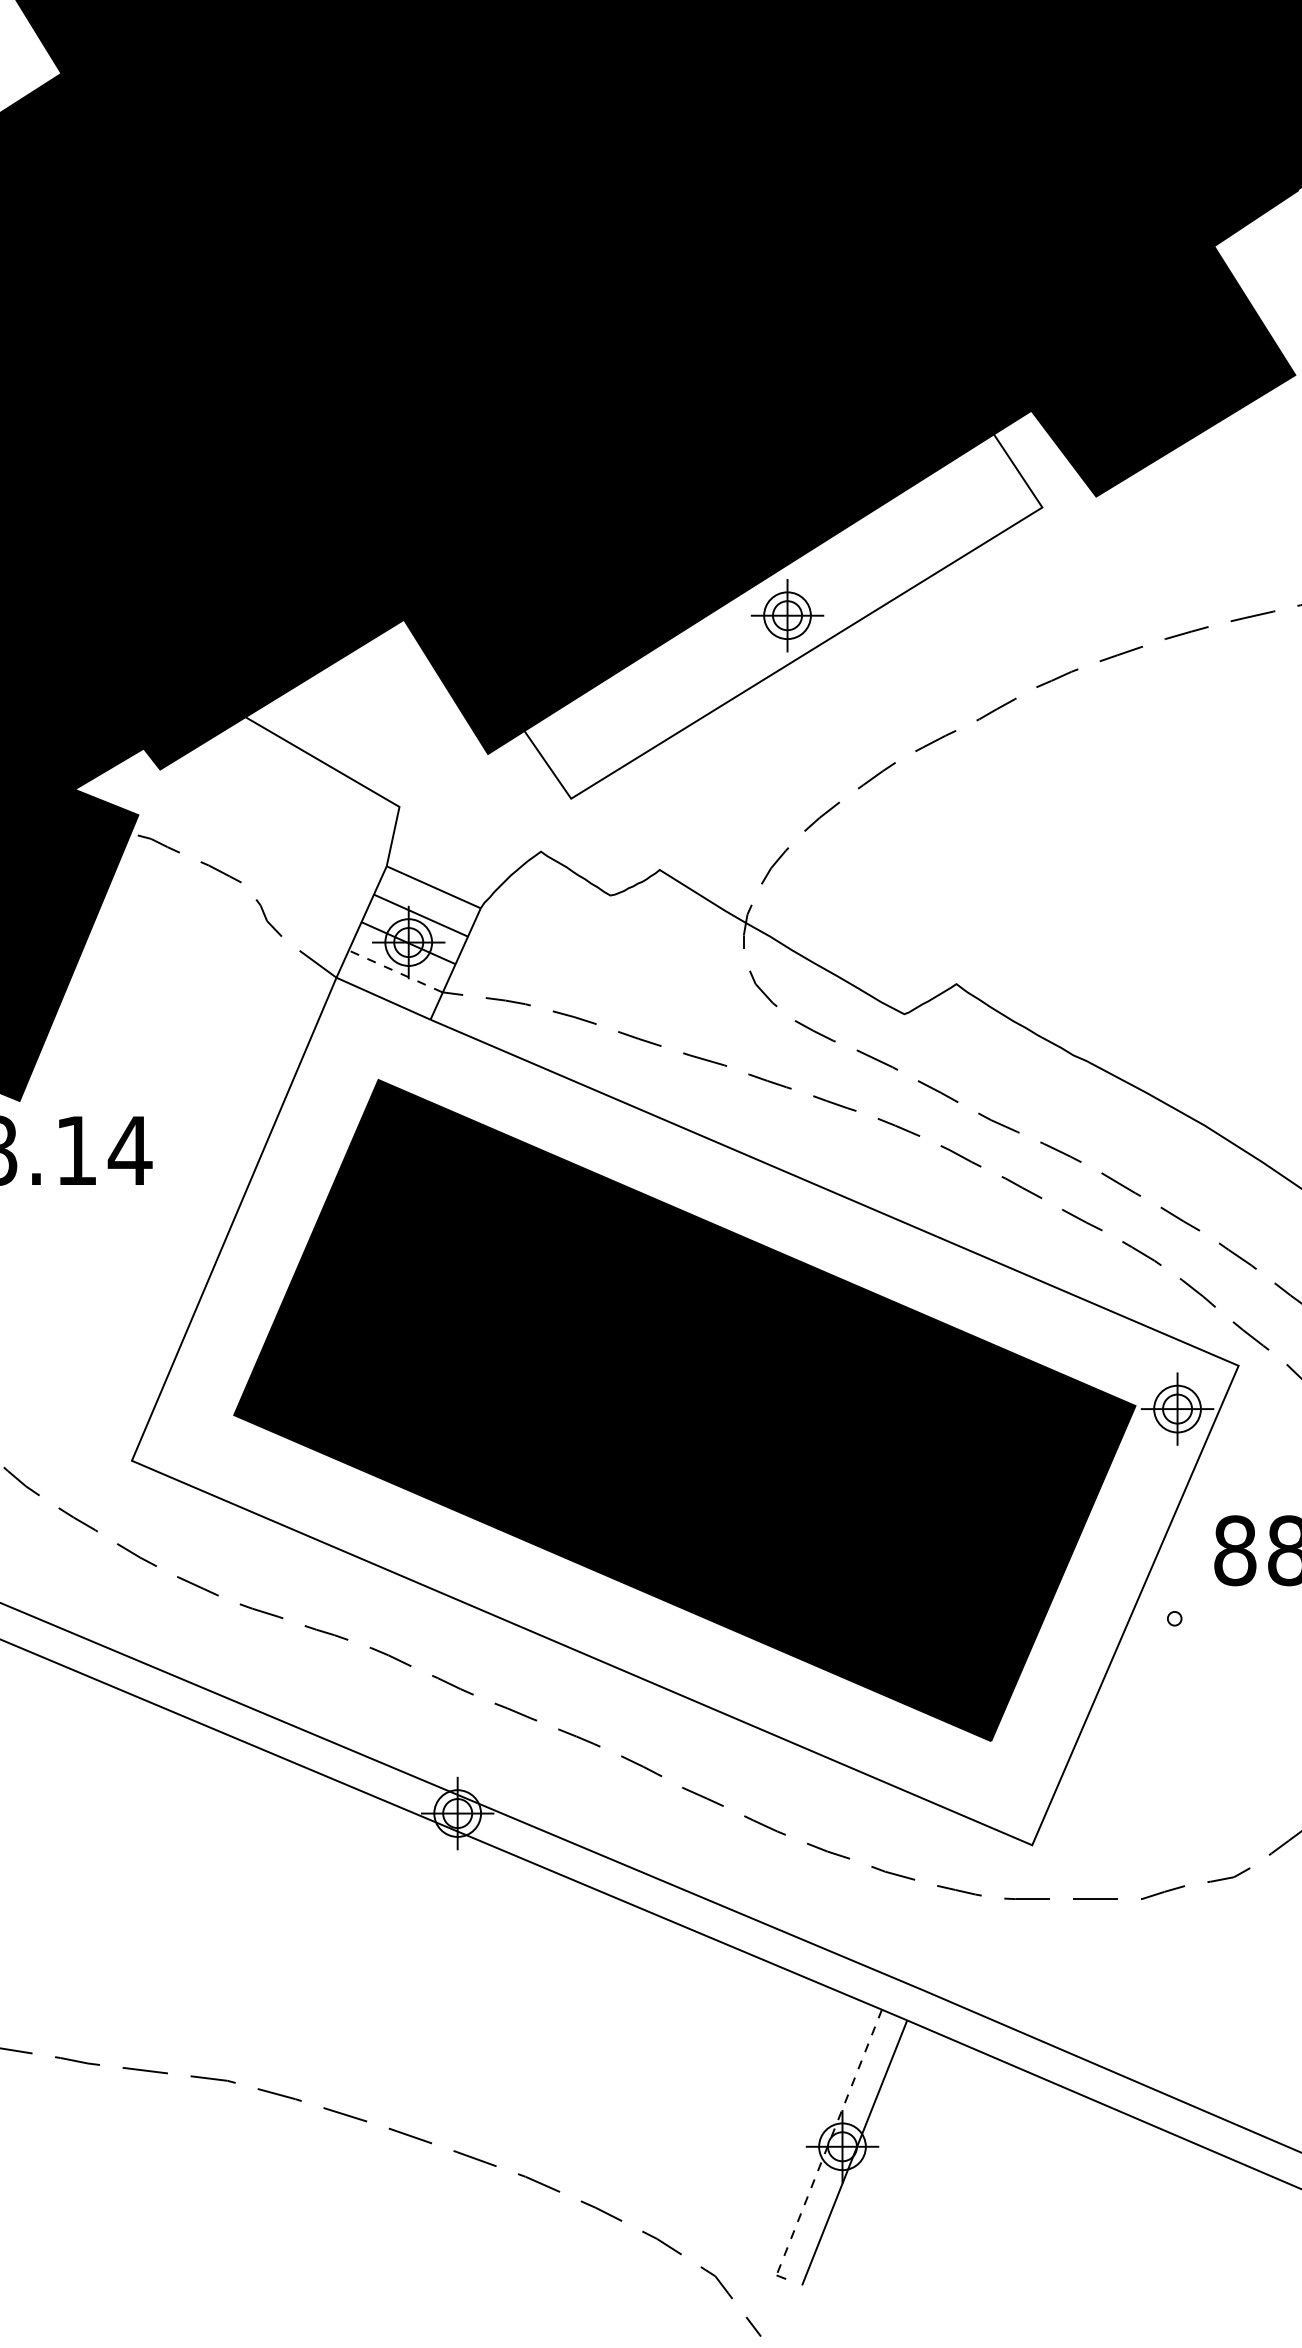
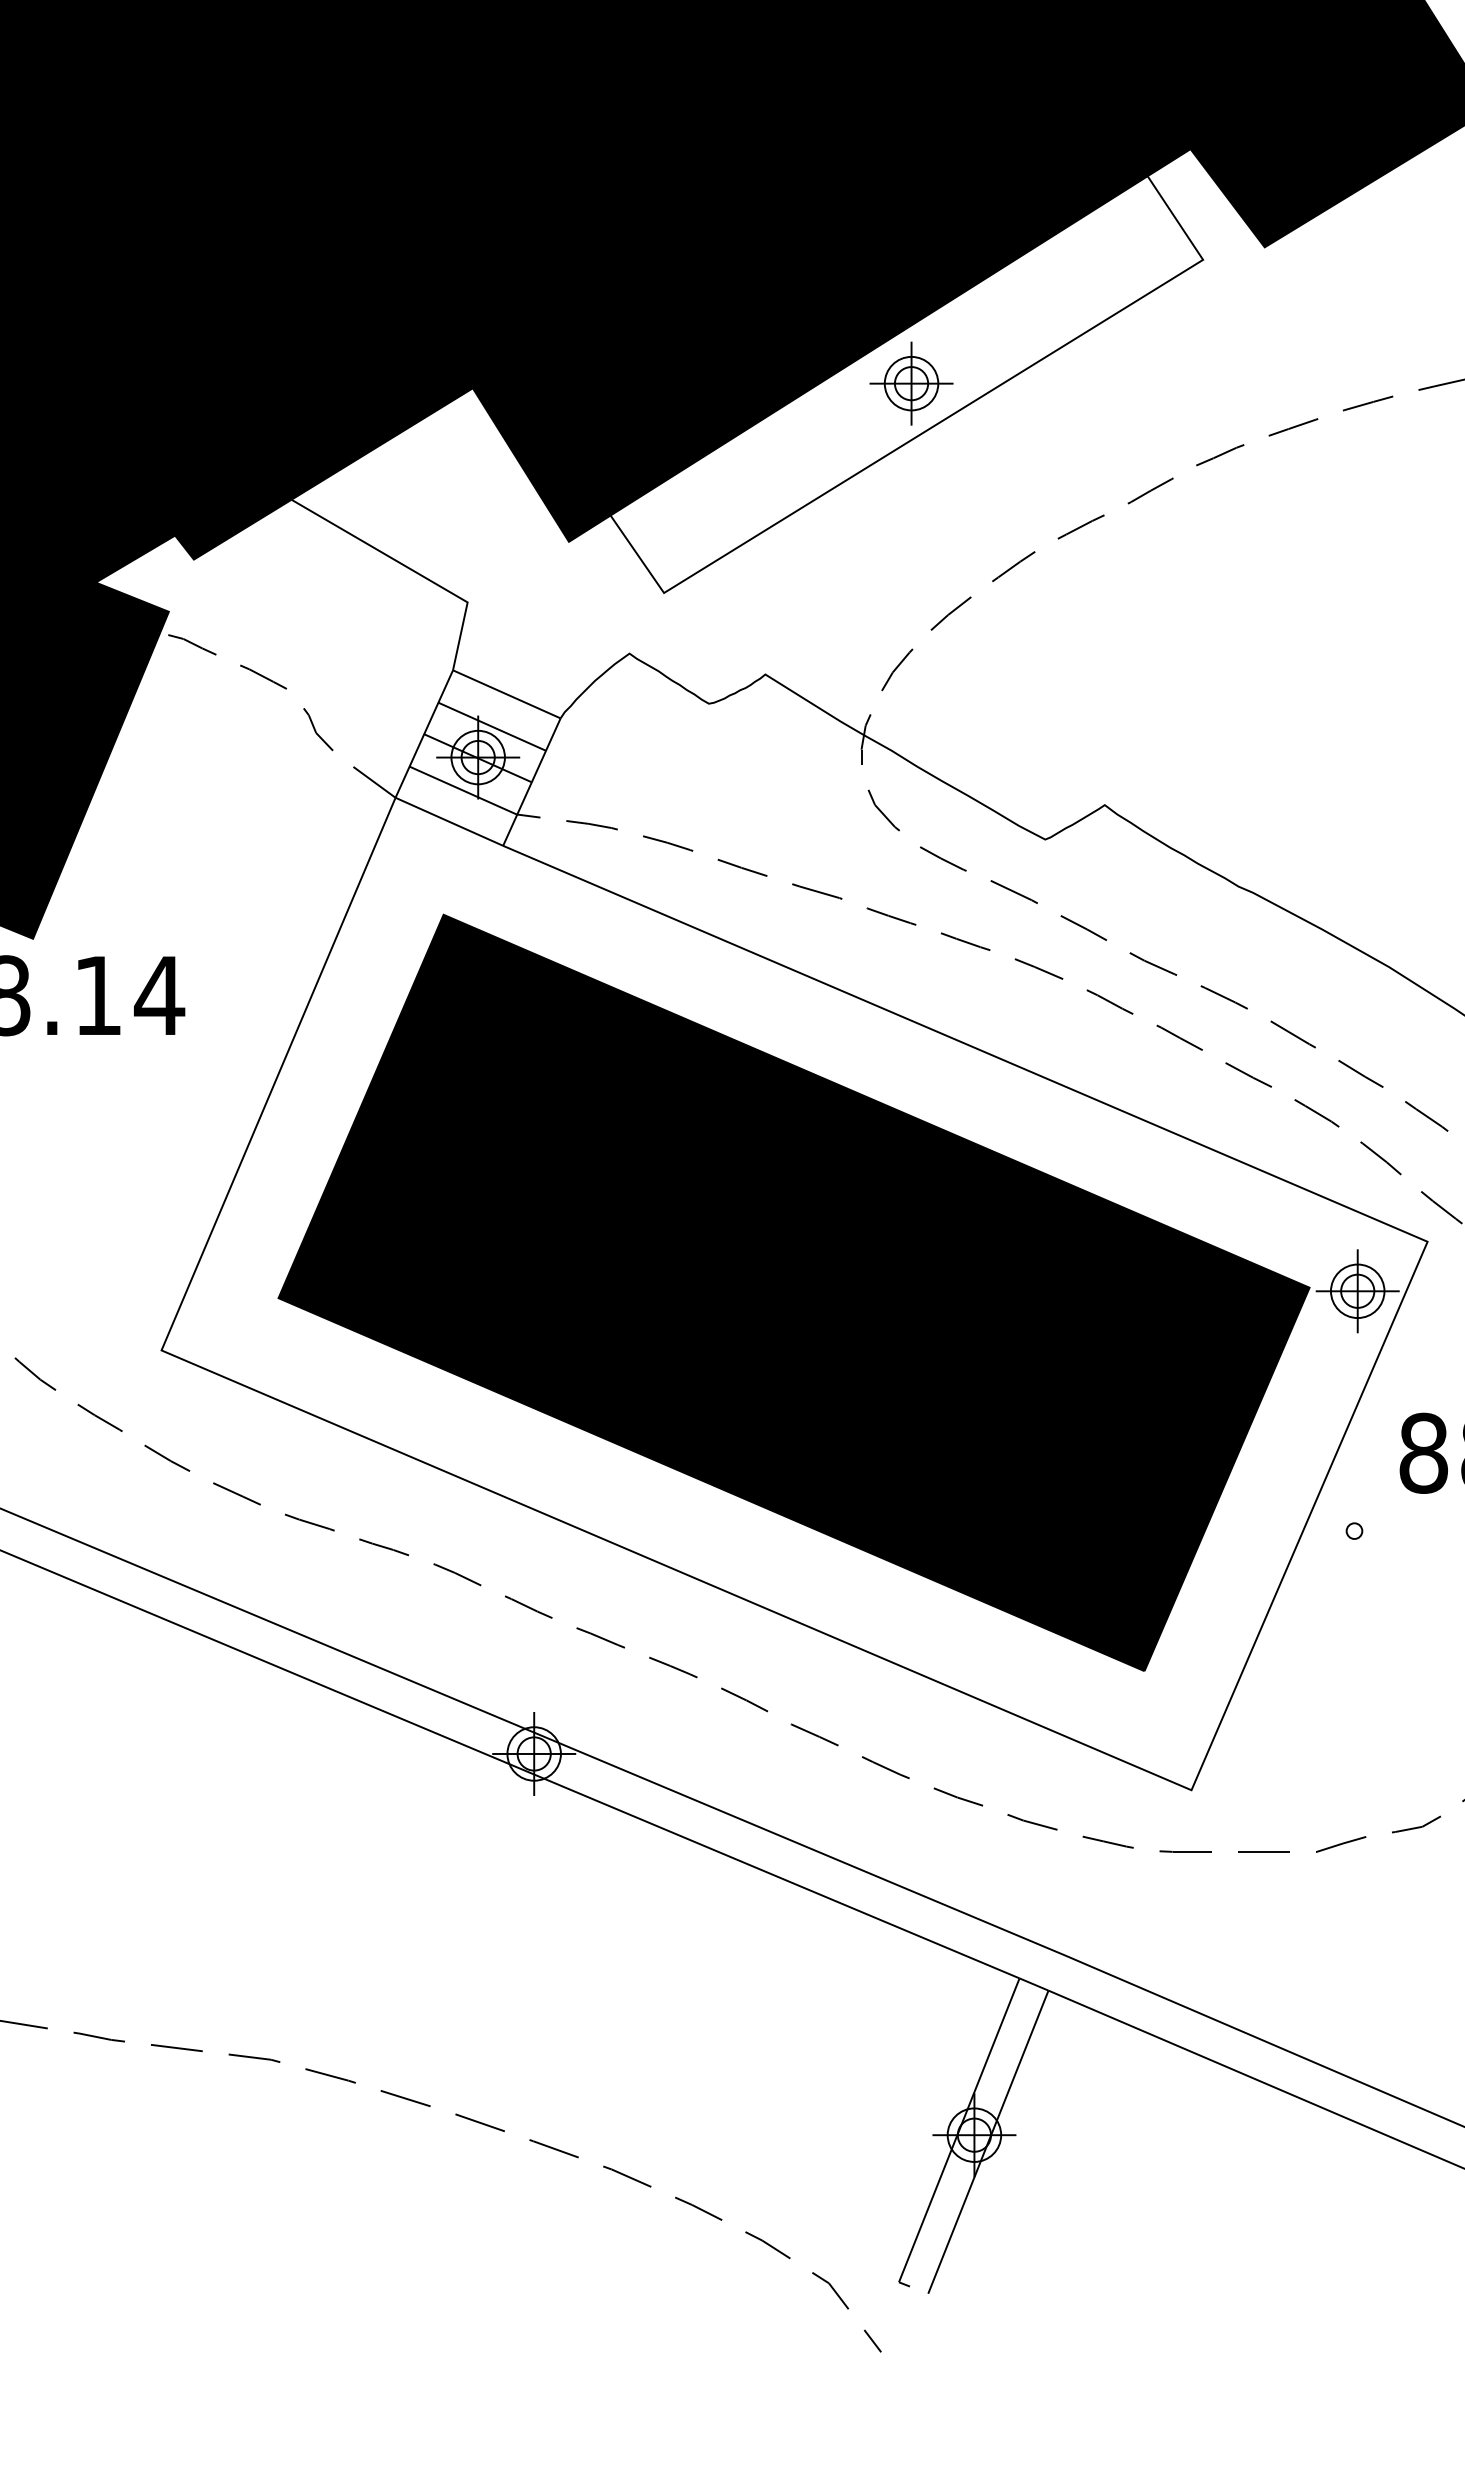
line: (395, 971) -> (463, 790), dashed -> solid
line: (829, 2142) -> (959, 2130), dashed -> solid

